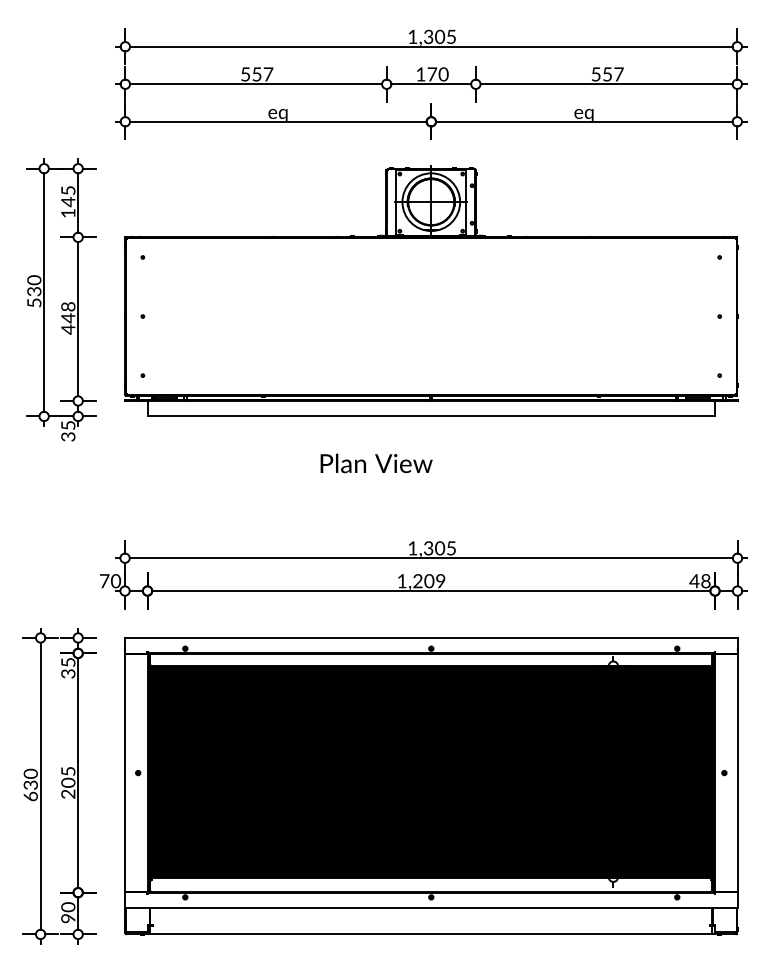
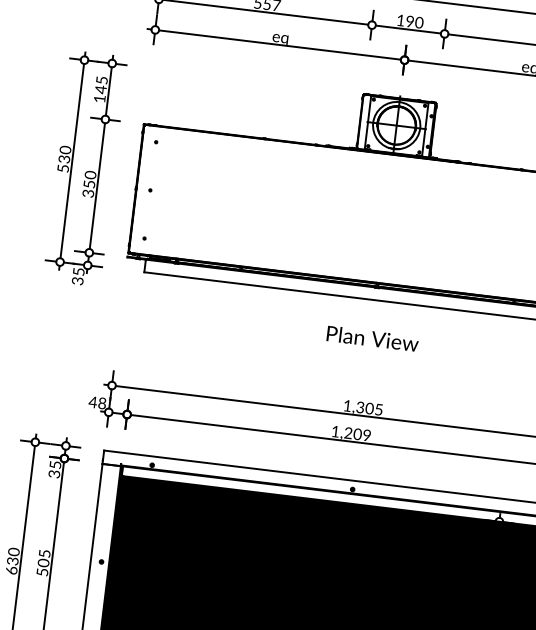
text: (432, 74) -> (410, 21), 170 -> 190
text: (68, 317) -> (89, 183), 448 -> 350
text: (376, 463) -> (372, 338), moved
text: (110, 581) -> (97, 403), 70 -> 48
text: (68, 793) -> (42, 571), 205 -> 505

